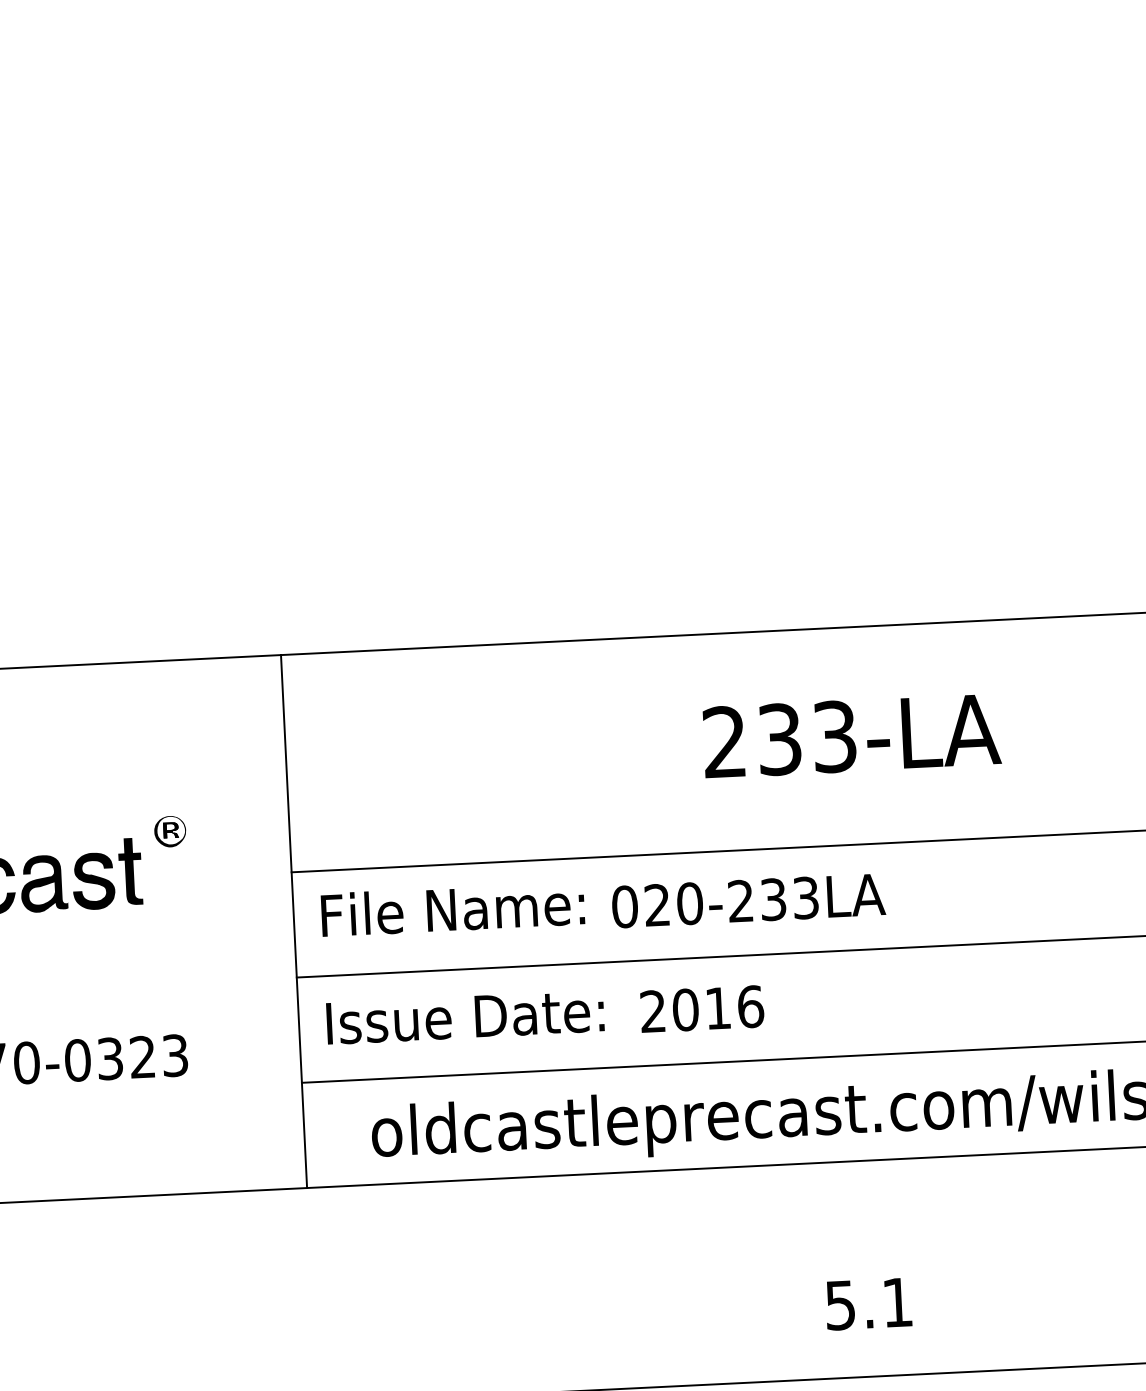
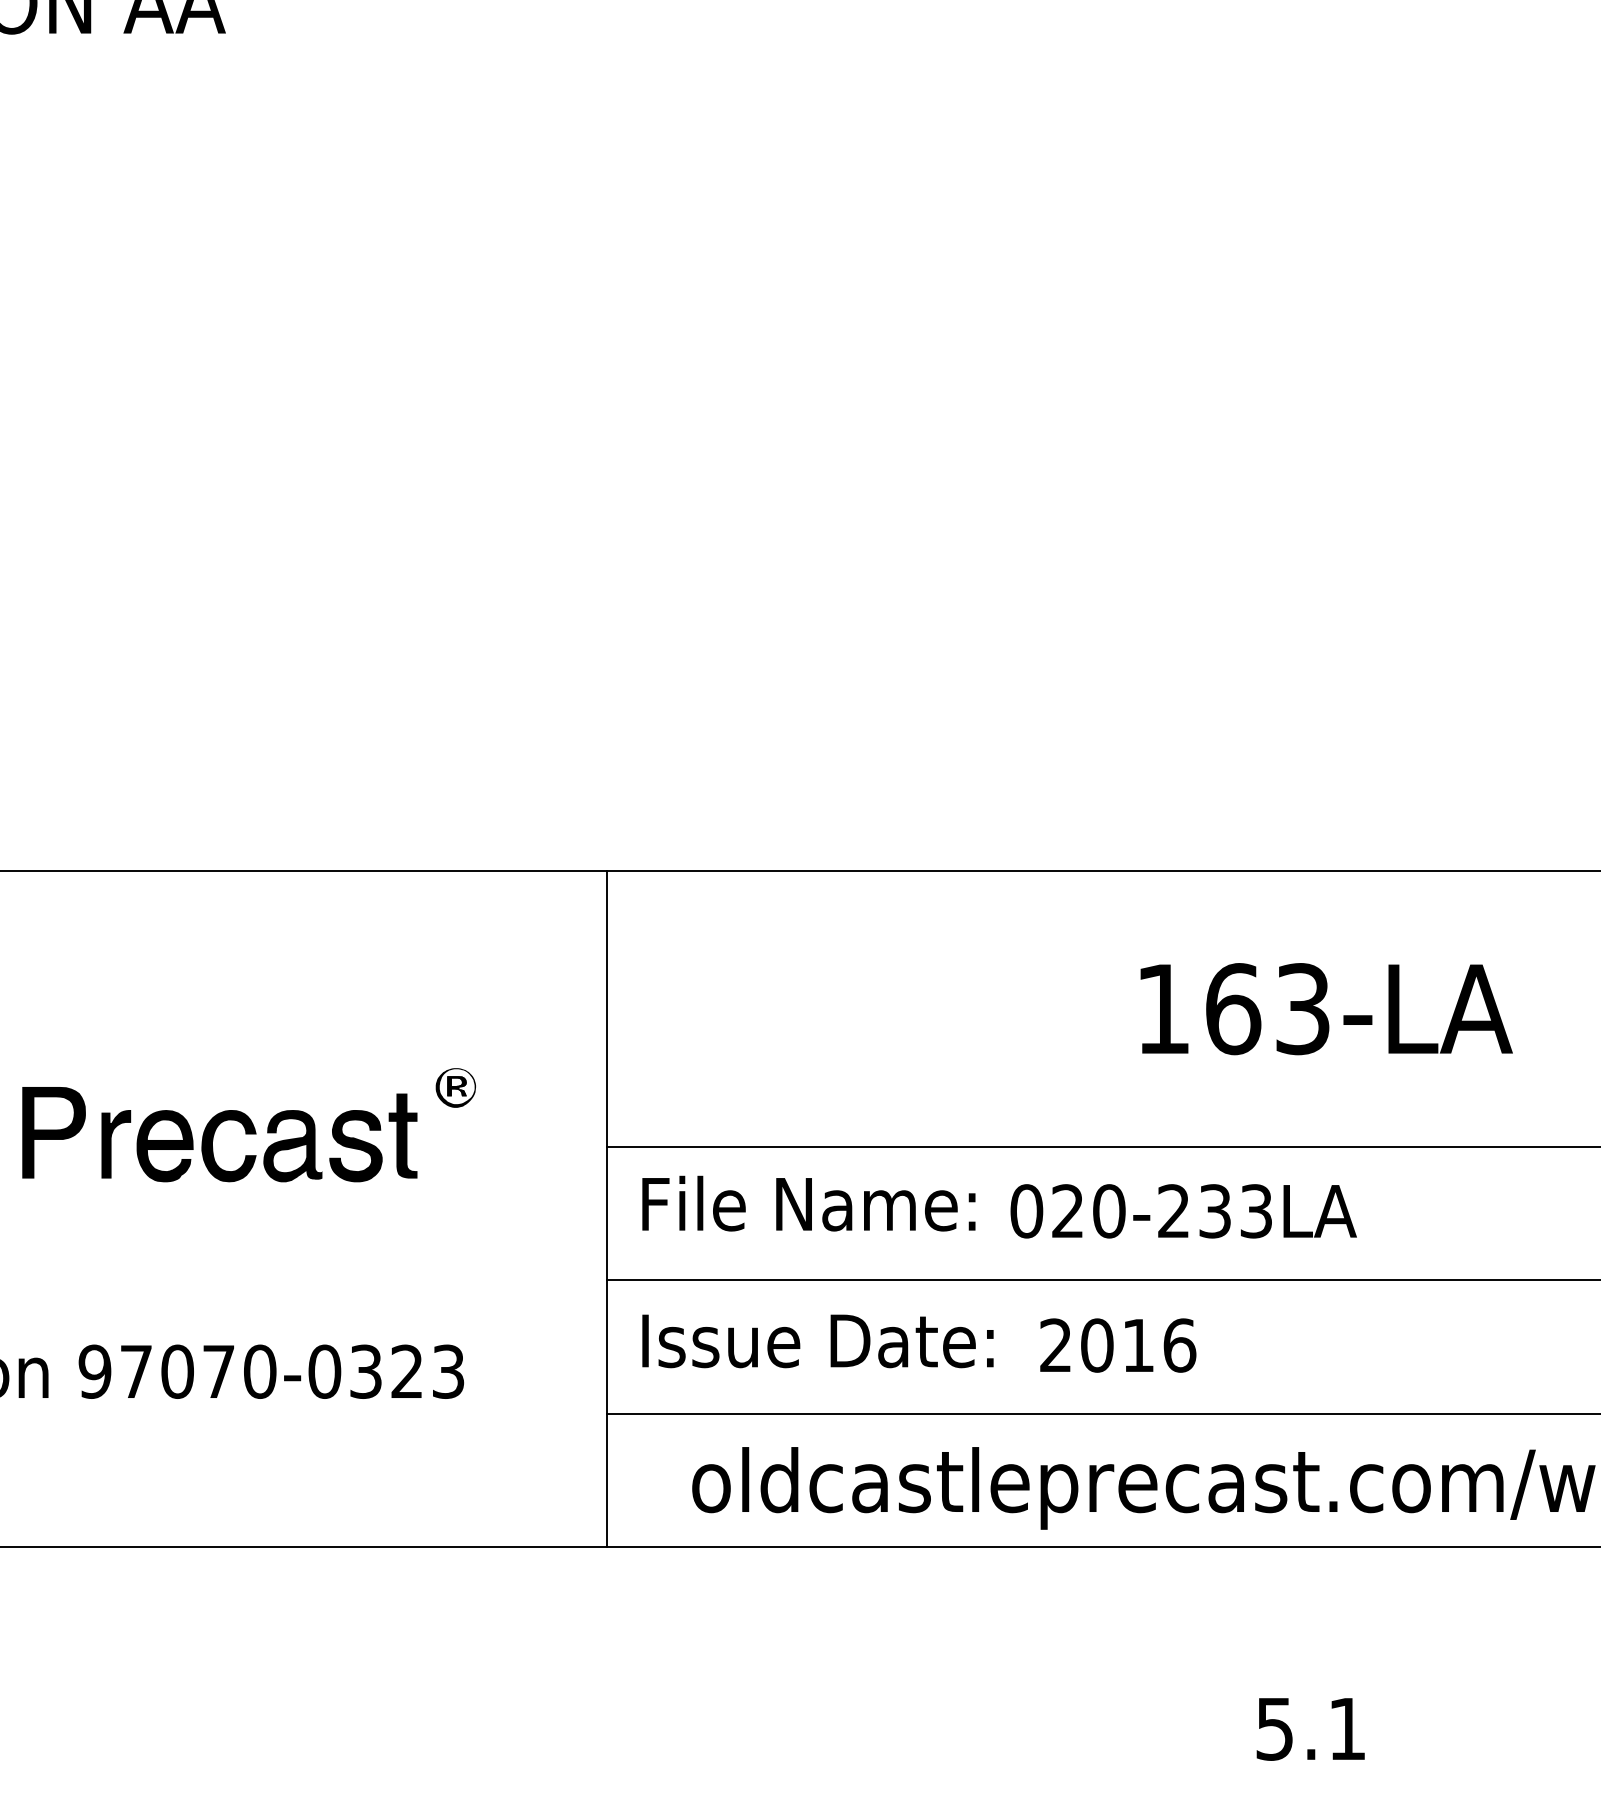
text: (752, 741) -> (1198, 1009), 233-LA -> 163-LA

